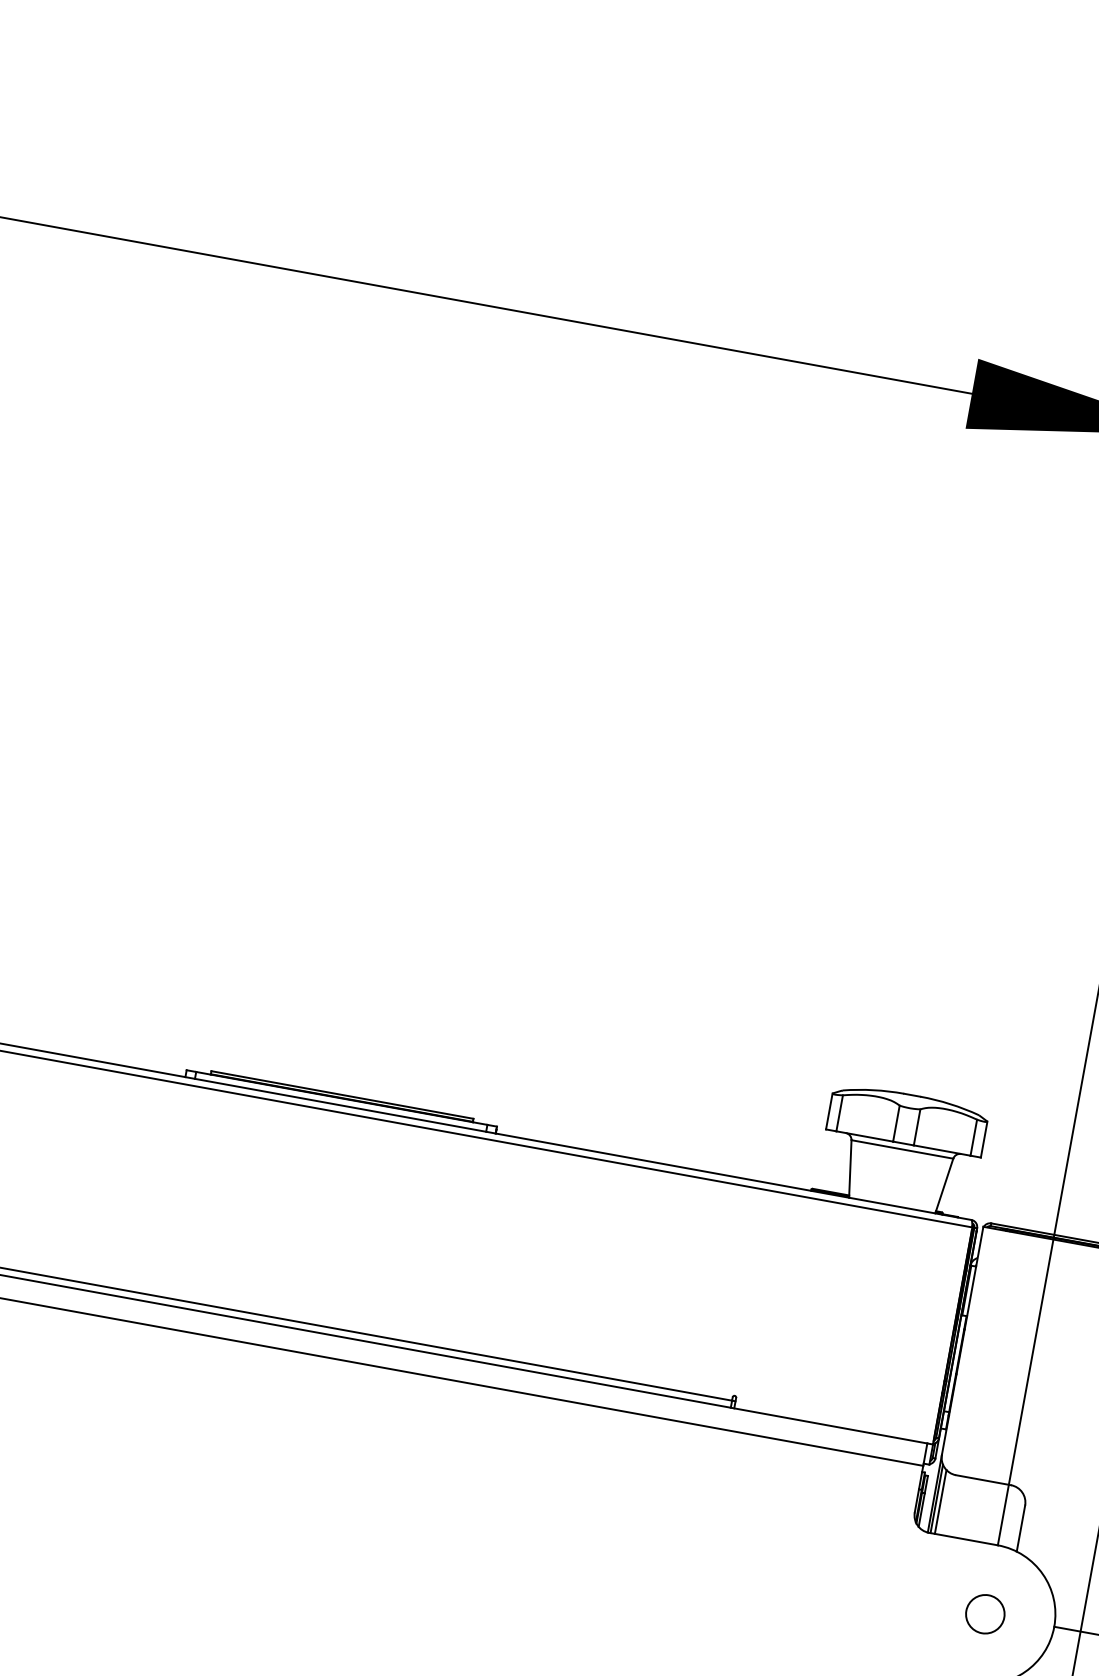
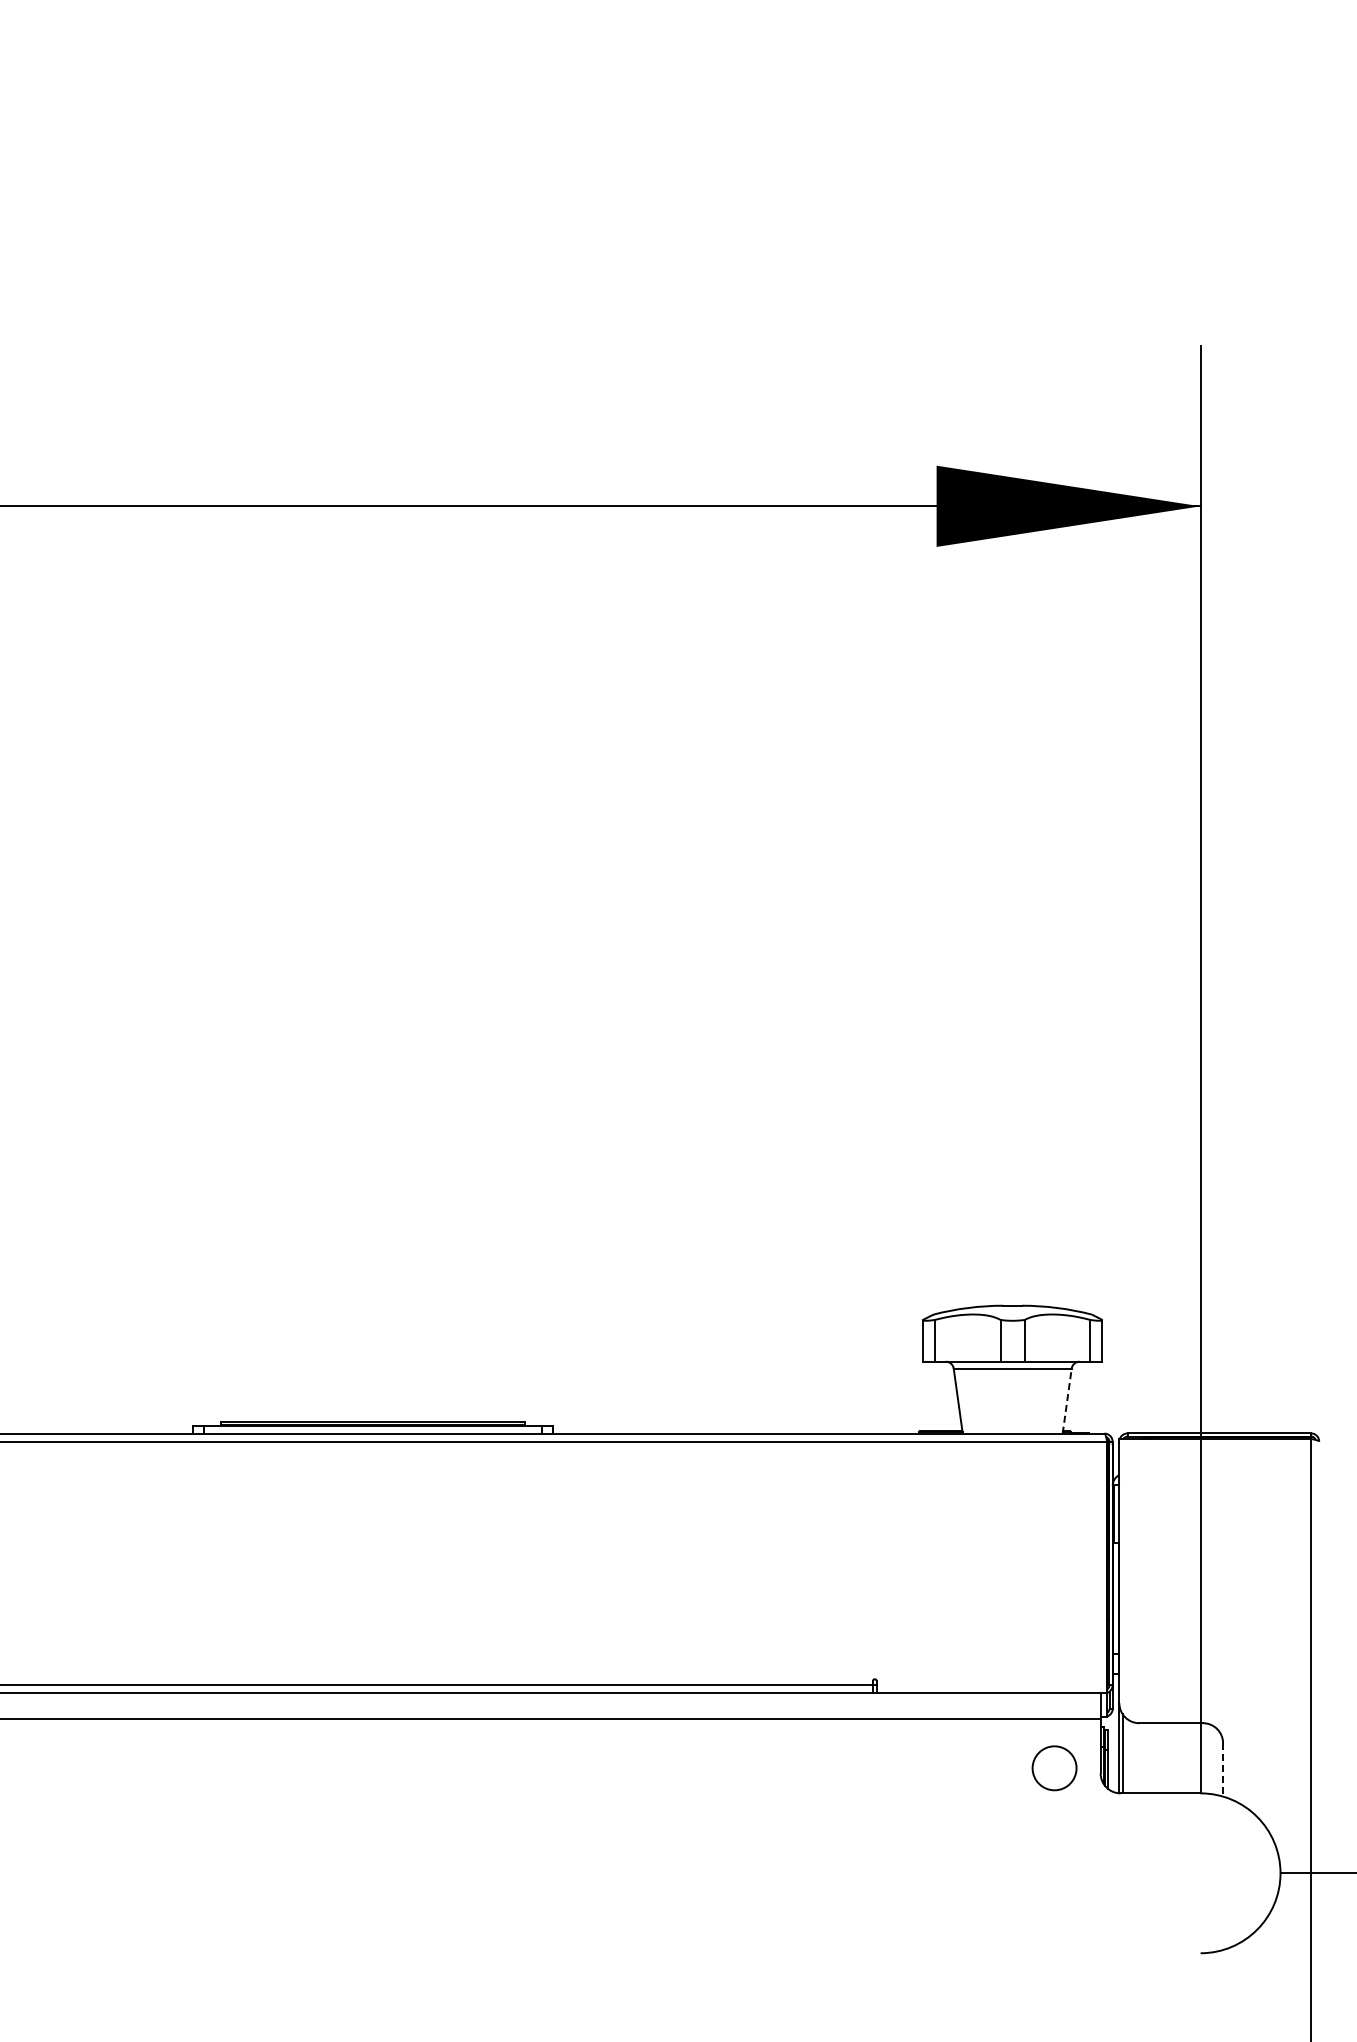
line: (944, 1186) -> (1067, 1401), solid -> dashed
line: (940, 1502) -> (1127, 1756), removed
line: (1021, 1528) -> (1223, 1769), solid -> dashed
circle: (985, 1614) -> (1054, 1768), moved

